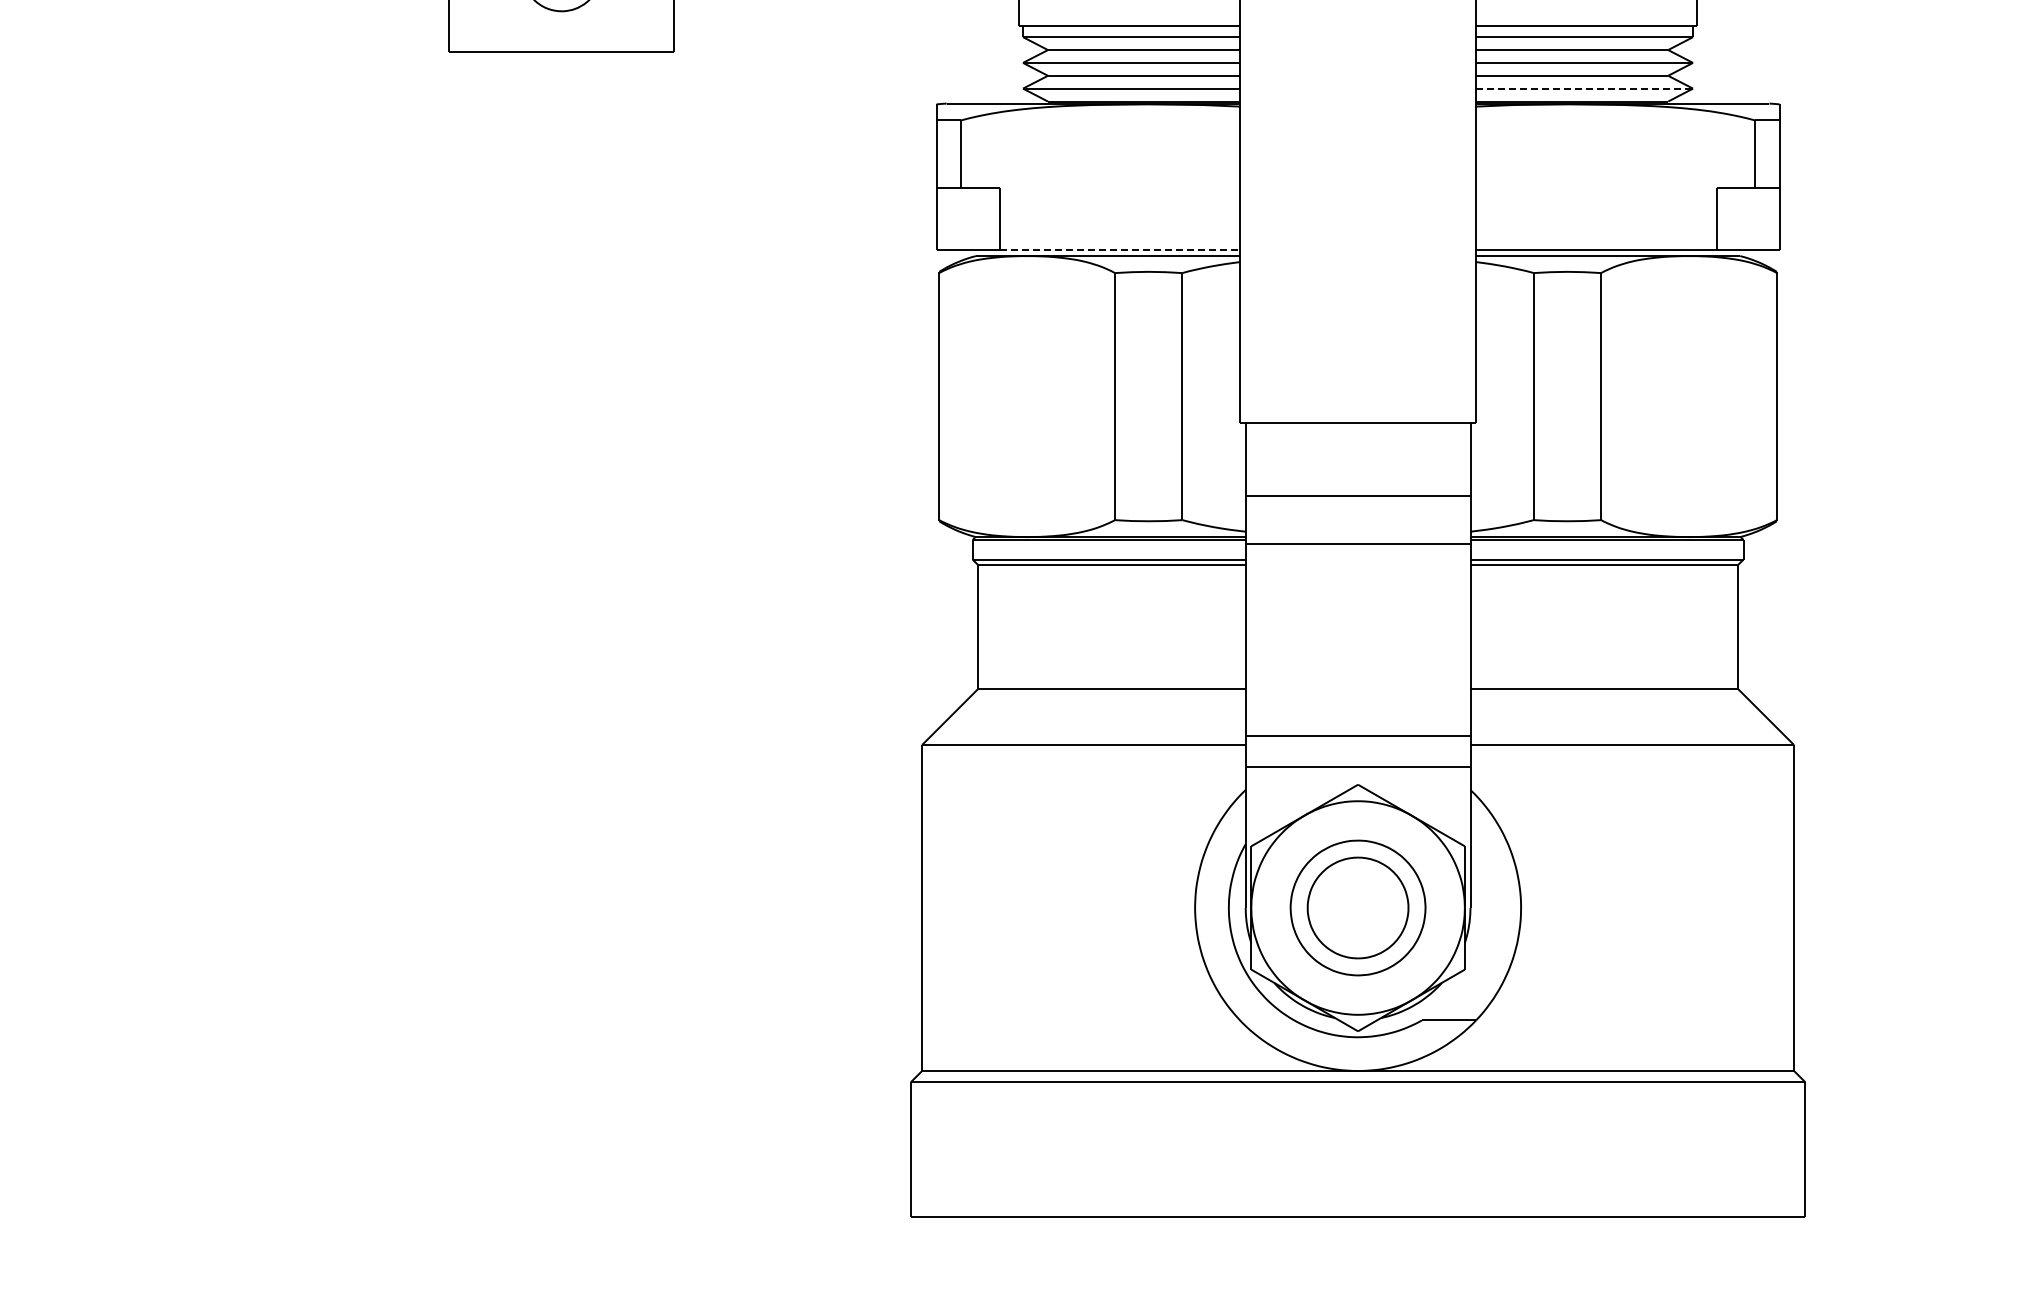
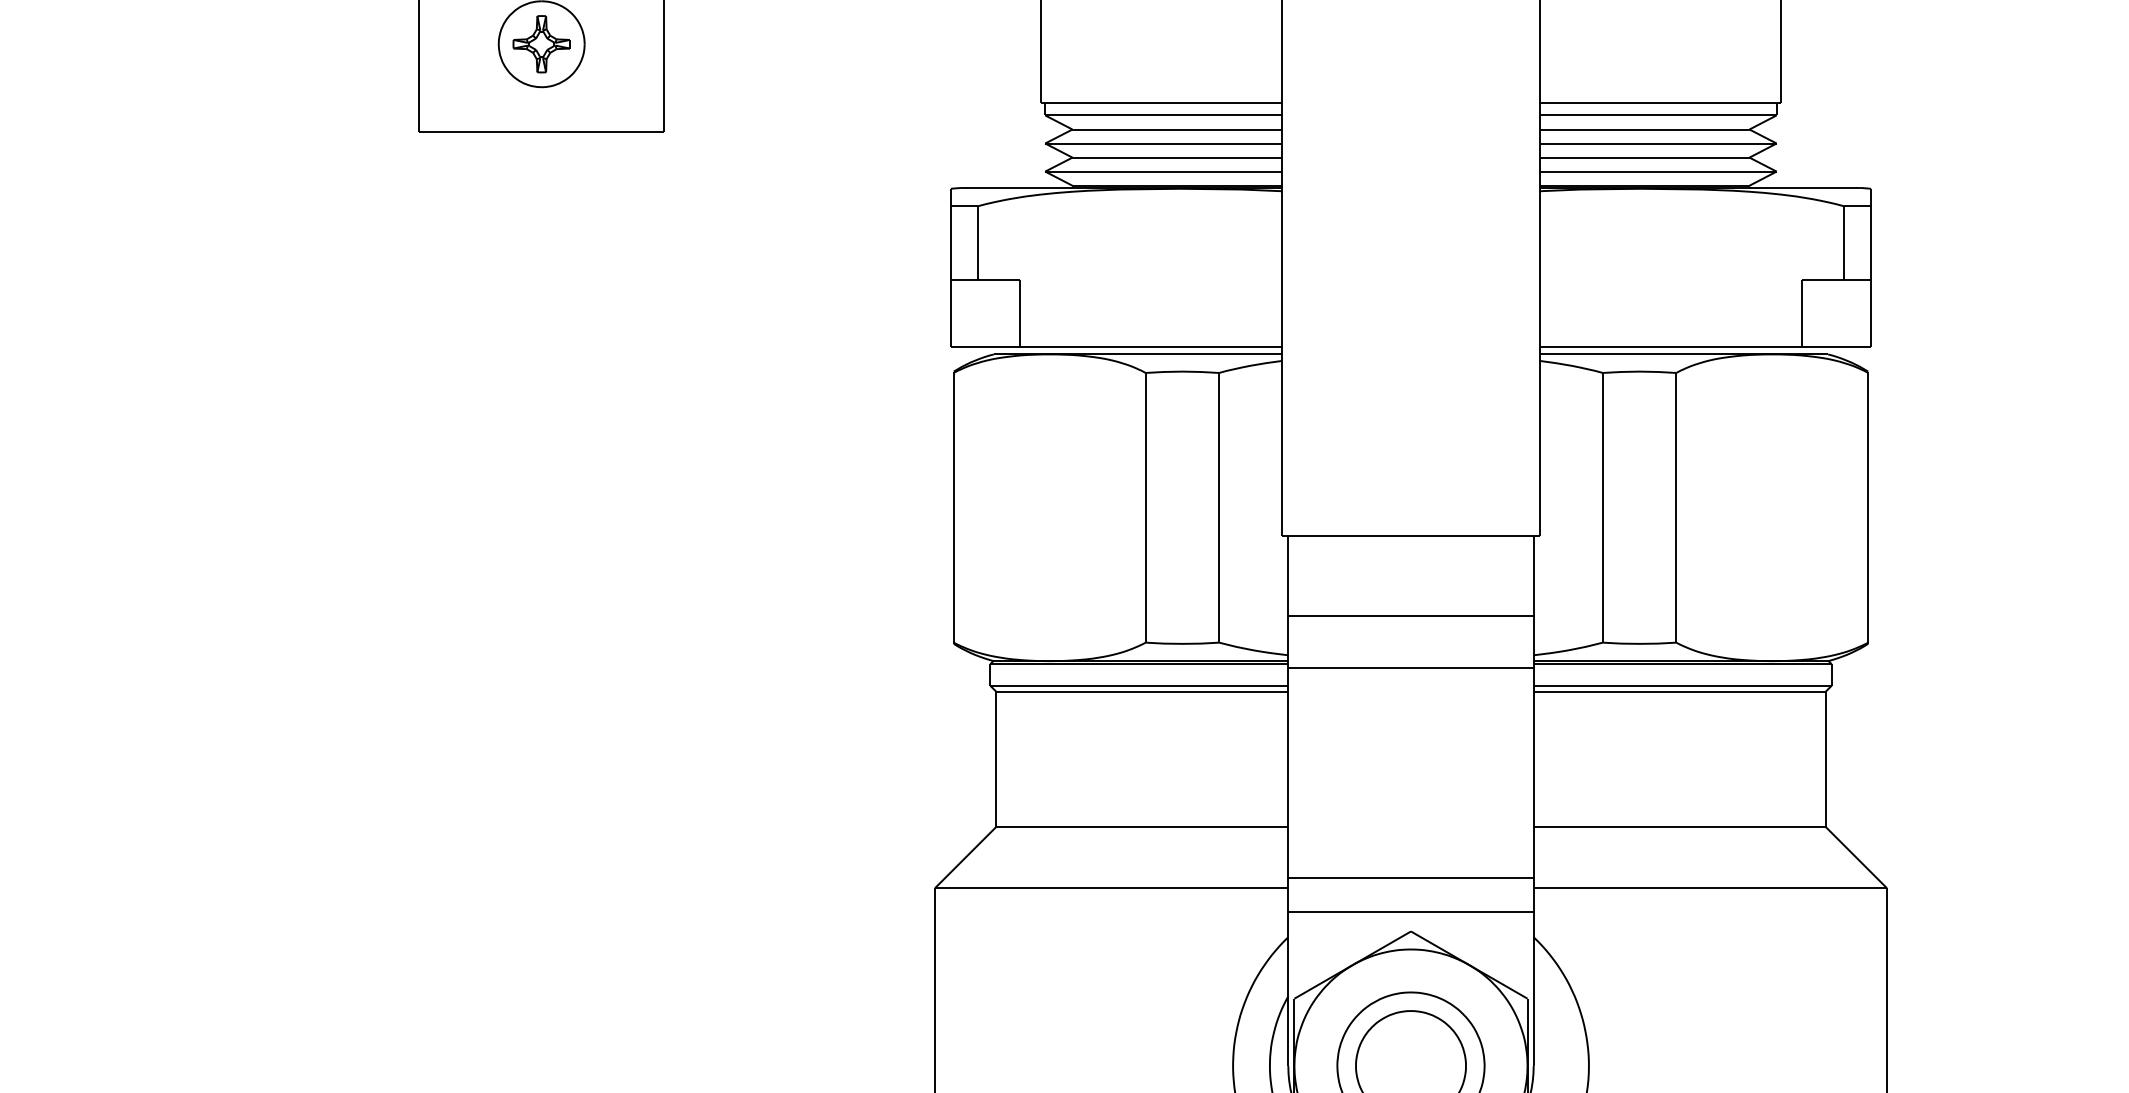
line: (1585, 88) -> (1659, 171), dashed -> solid
line: (1120, 249) -> (1151, 347), dashed -> solid

